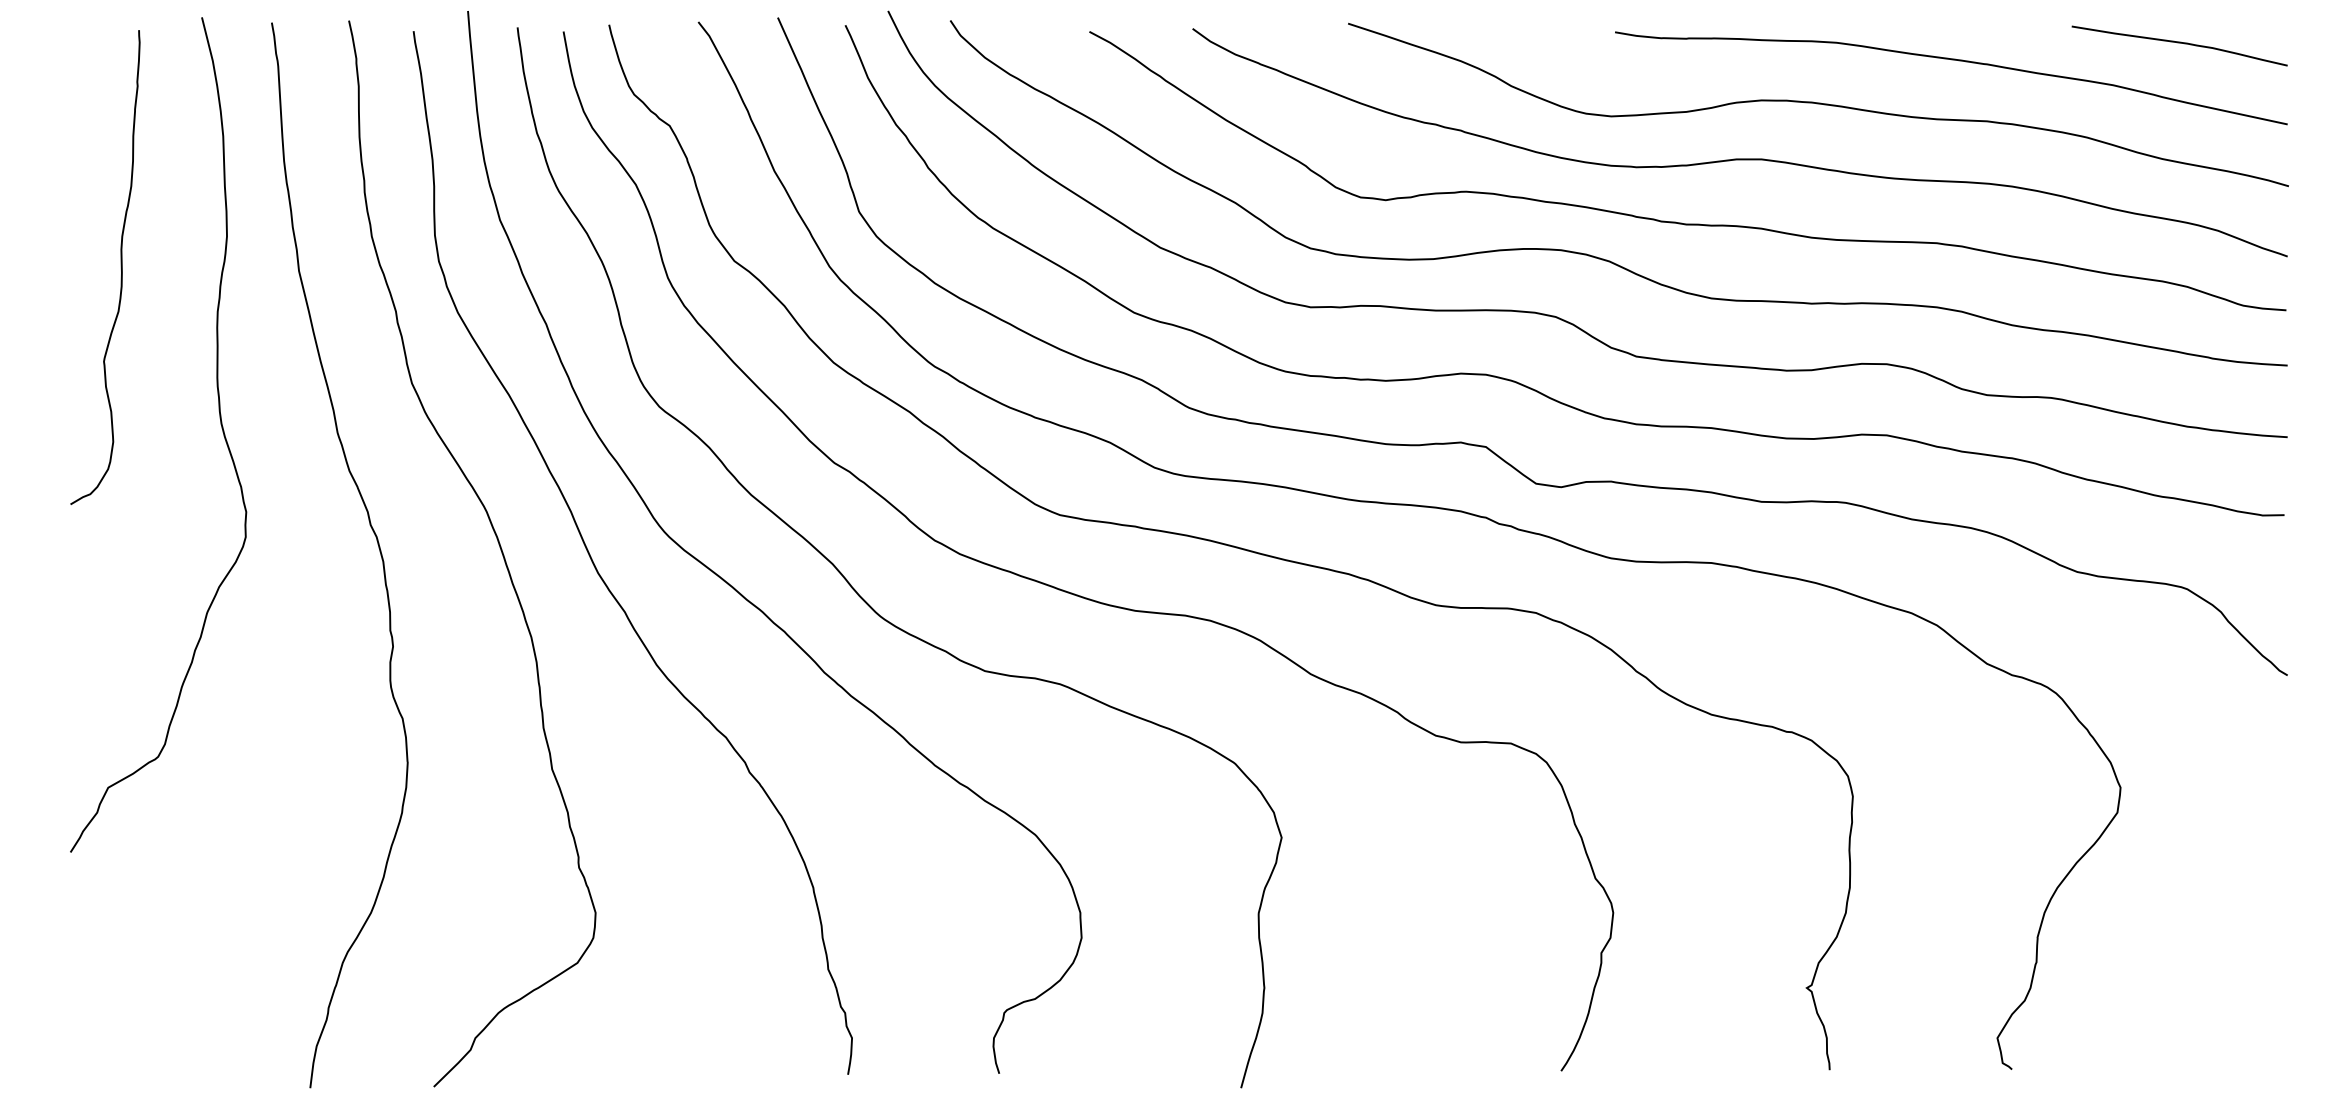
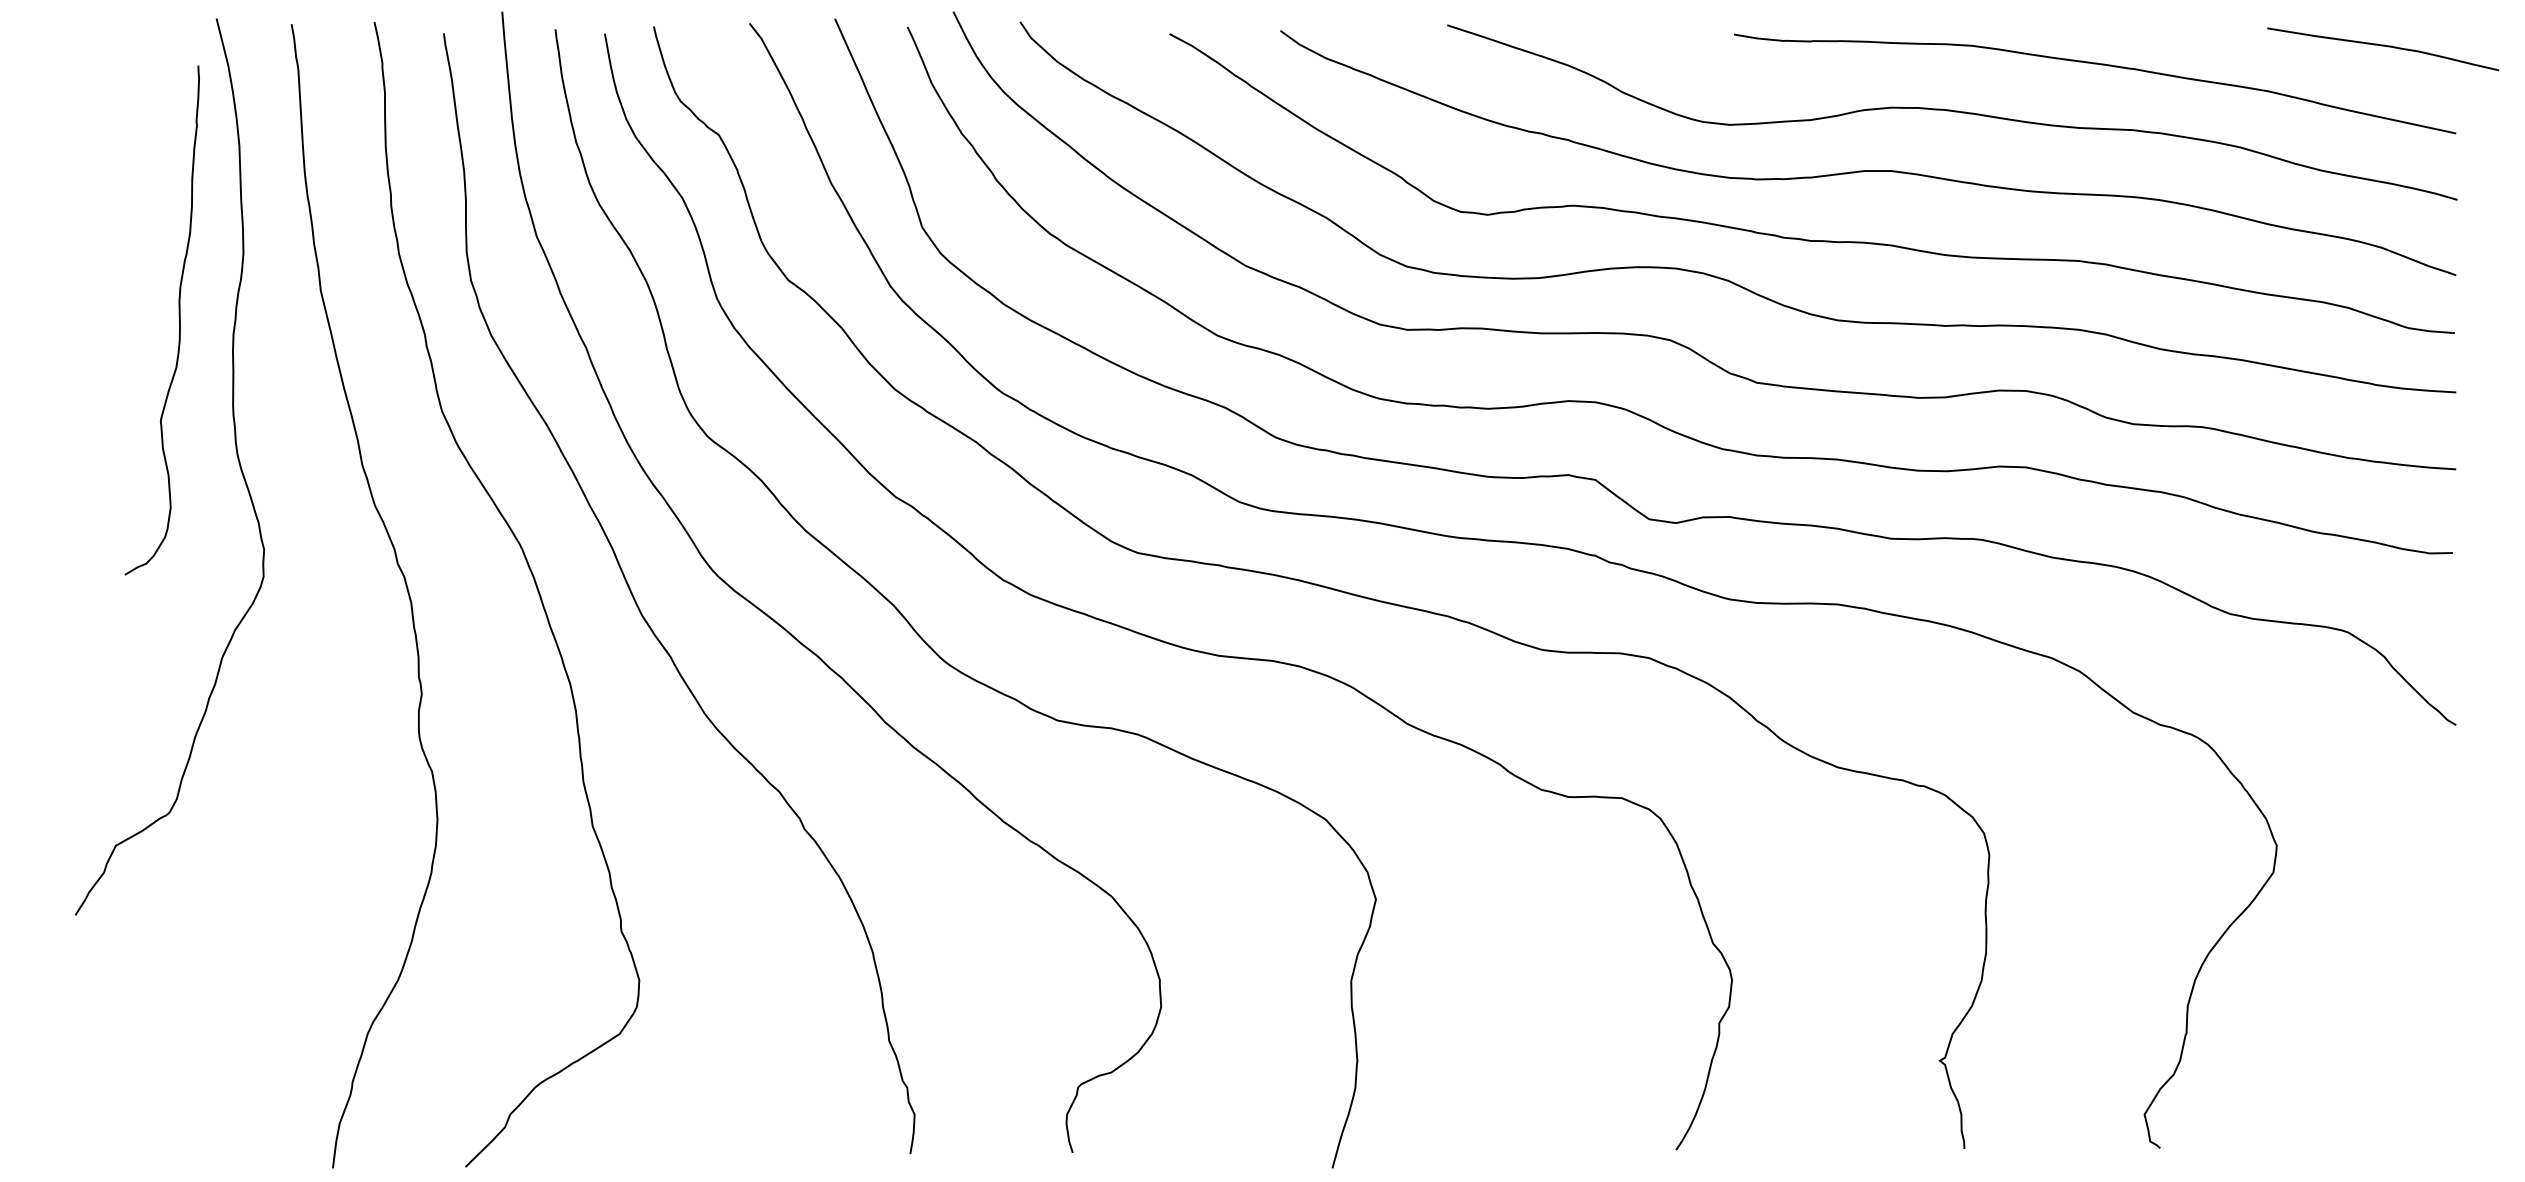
curve: (2179, 43) -> (2383, 46), moved
curve: (120, 267) -> (178, 320), moved

